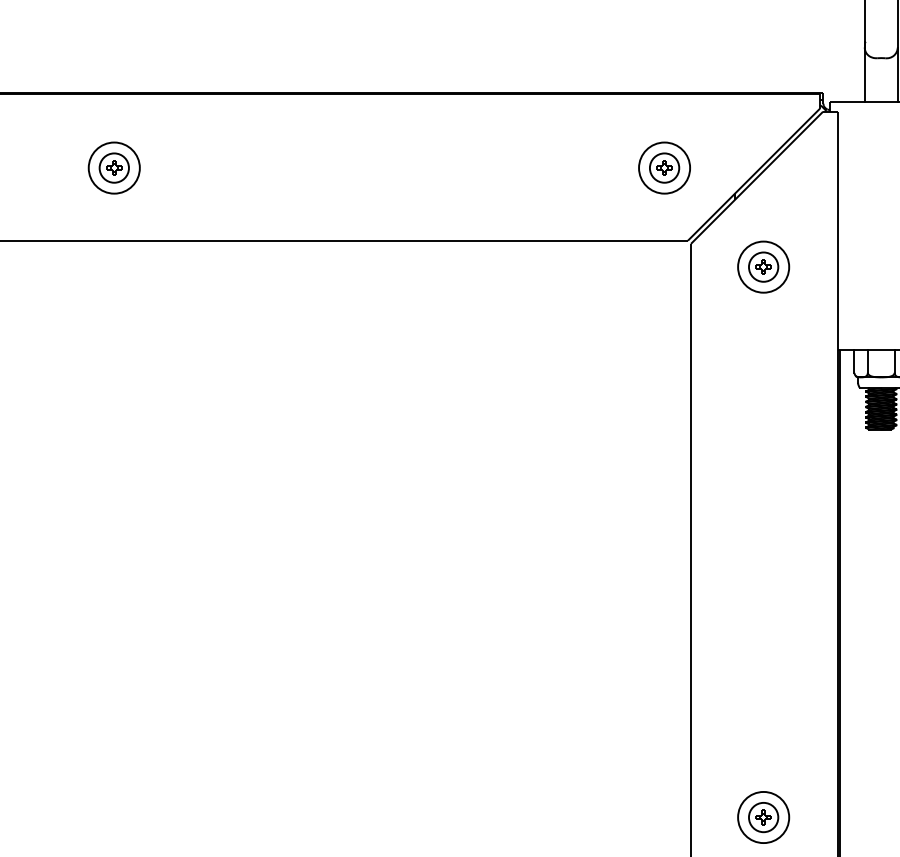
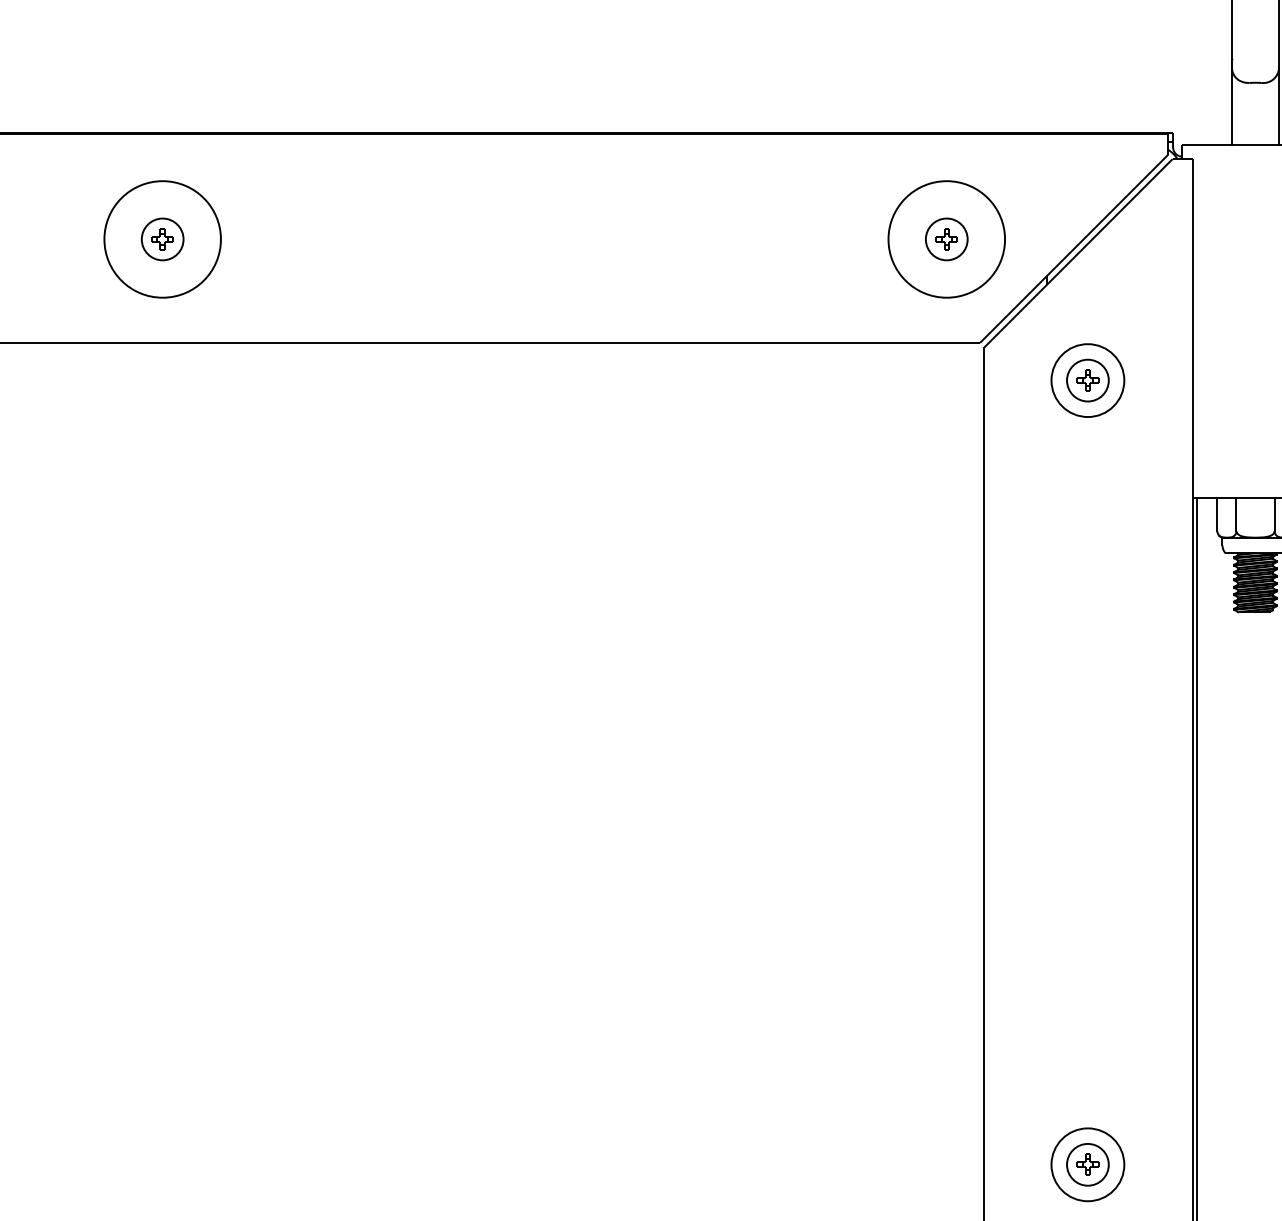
circle: (113, 167) -> (161, 238), size x1.6
circle: (664, 167) -> (946, 238), size x1.6

